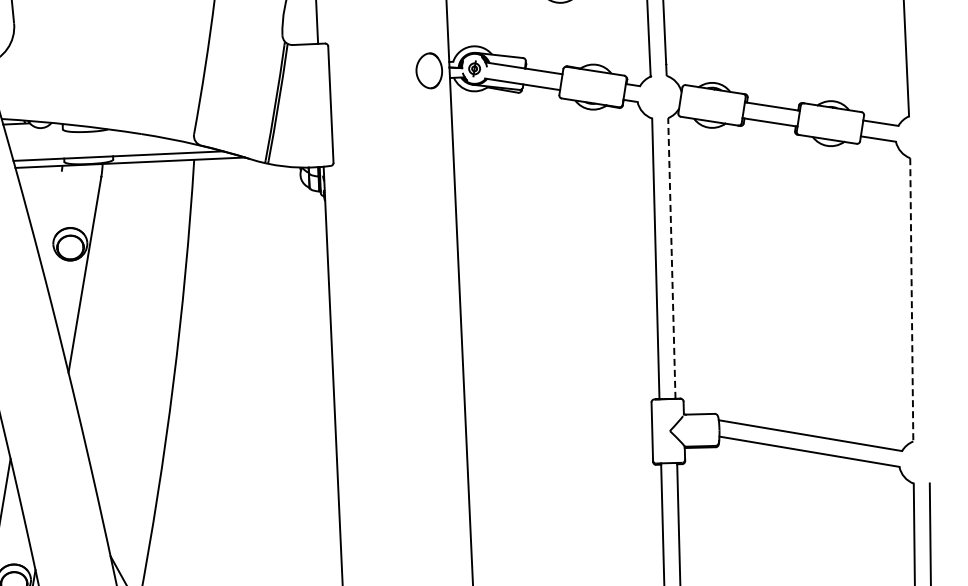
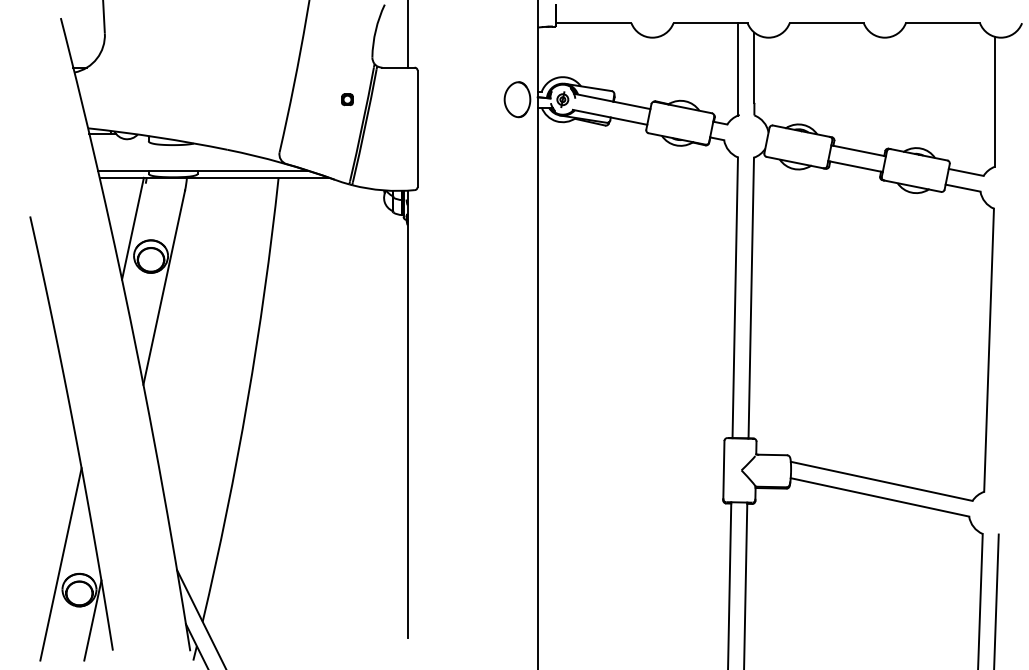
part: (259, 78) -> (347, 99), added
line: (50, 217) -> (132, 228), added
line: (672, 257) -> (751, 297), dashed -> solid
line: (912, 300) -> (989, 350), dashed -> solid

